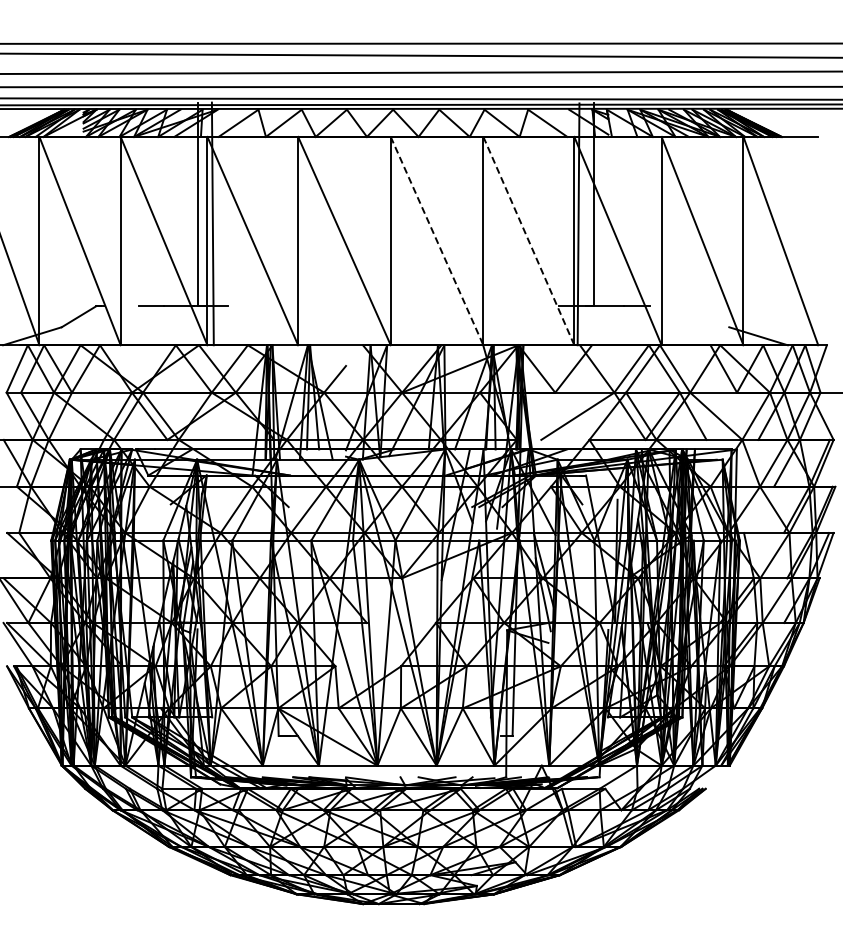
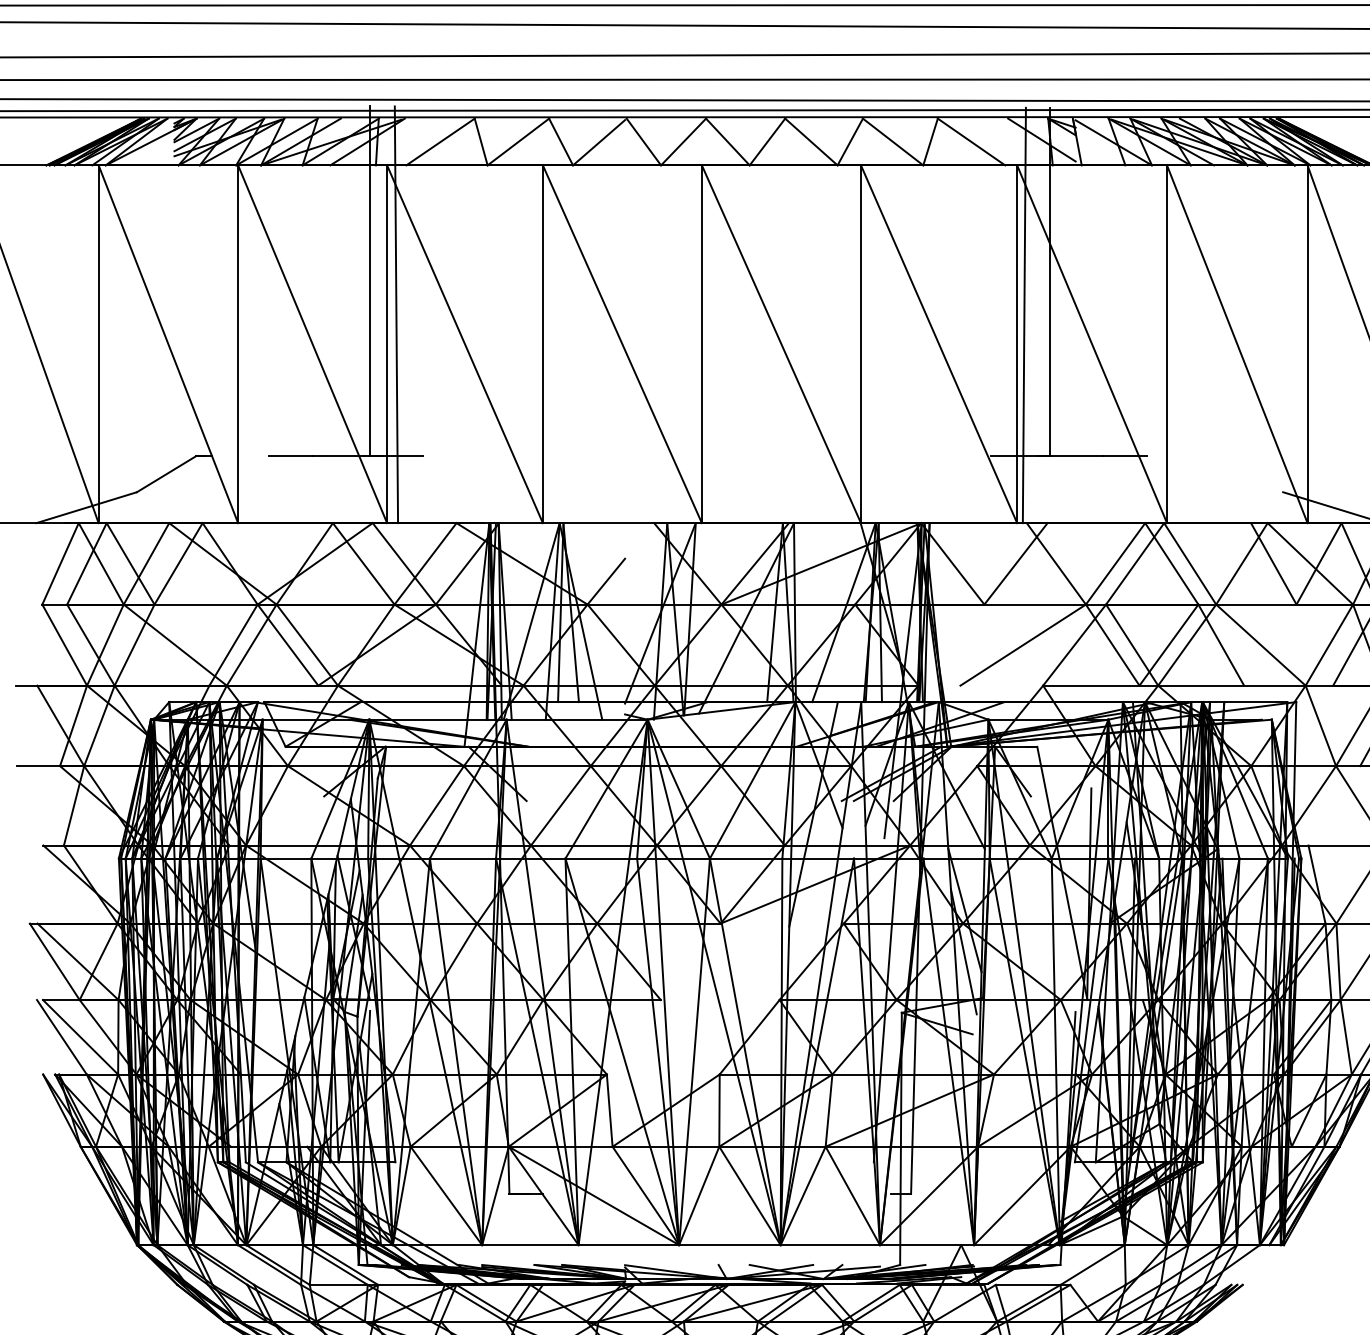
line: (437, 241) -> (782, 344), dashed -> solid
line: (528, 241) -> (938, 344), dashed -> solid

